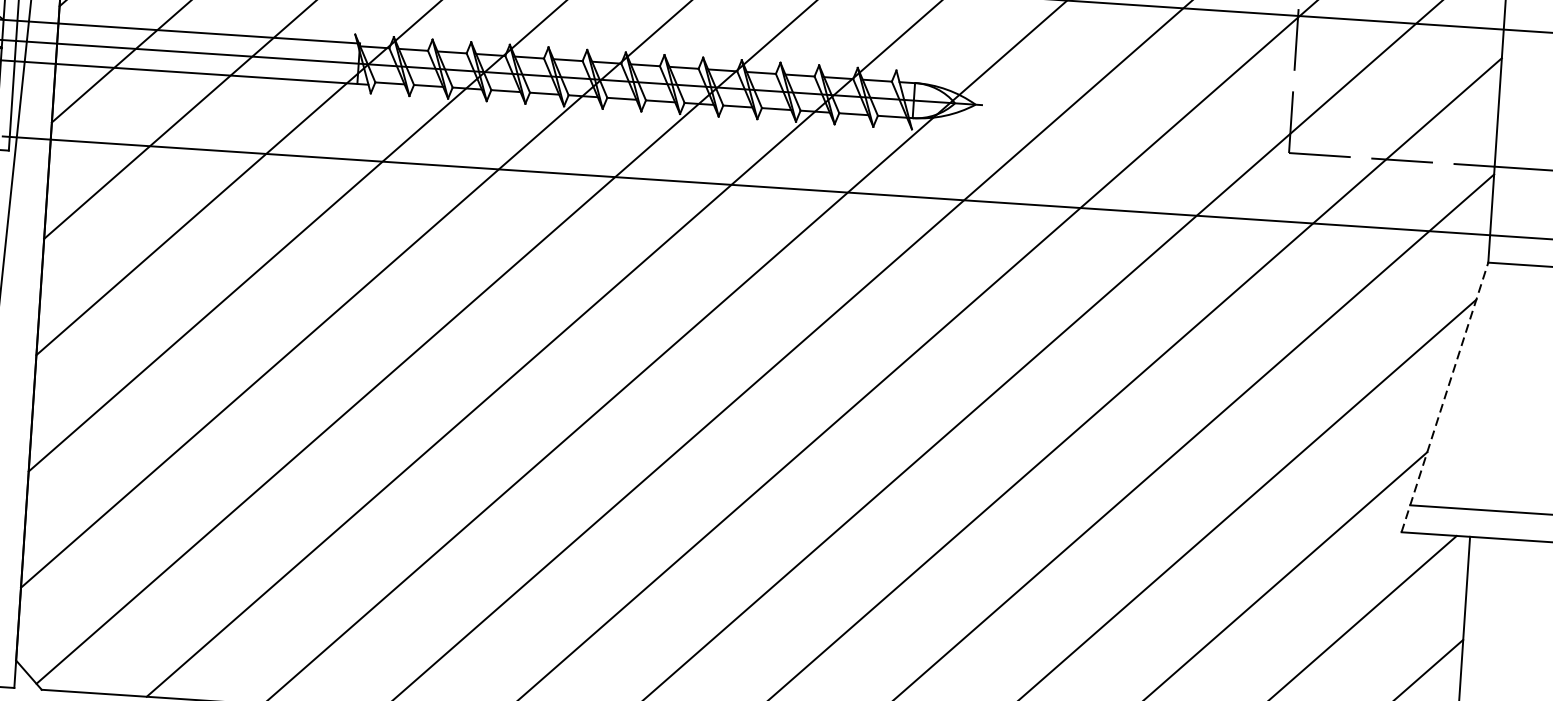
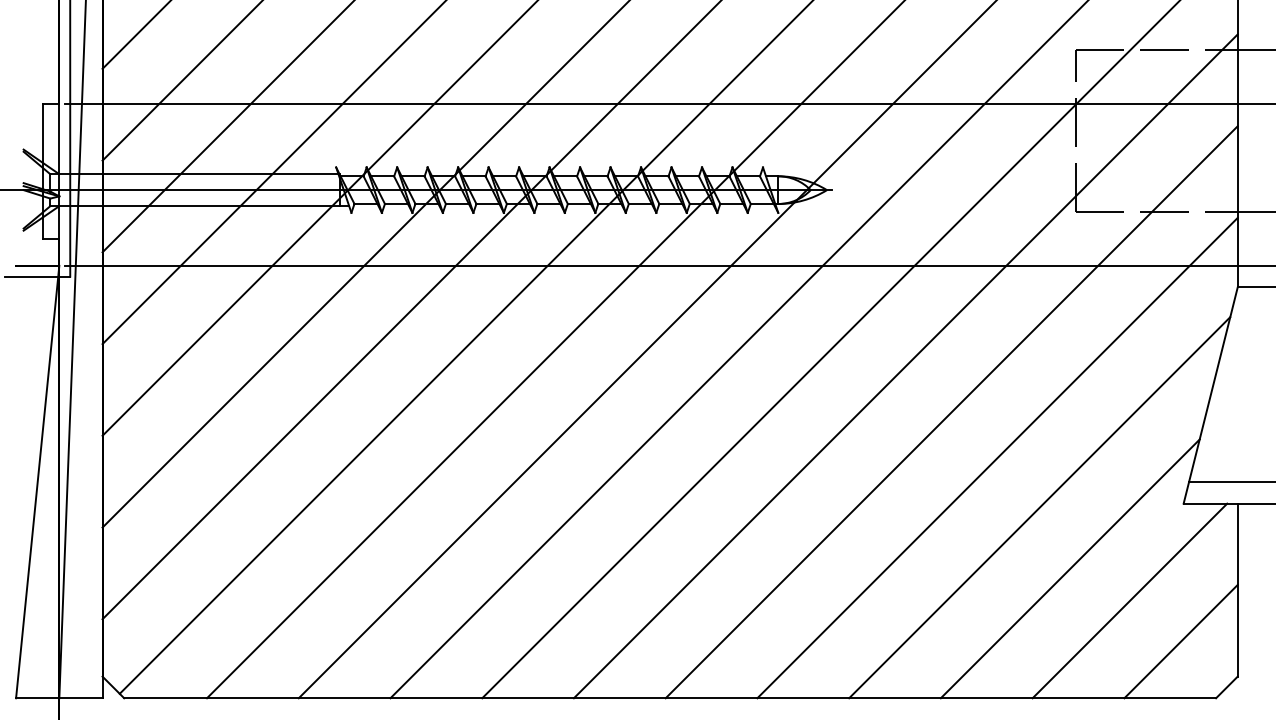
line: (1444, 397) -> (1210, 395), dashed -> solid

